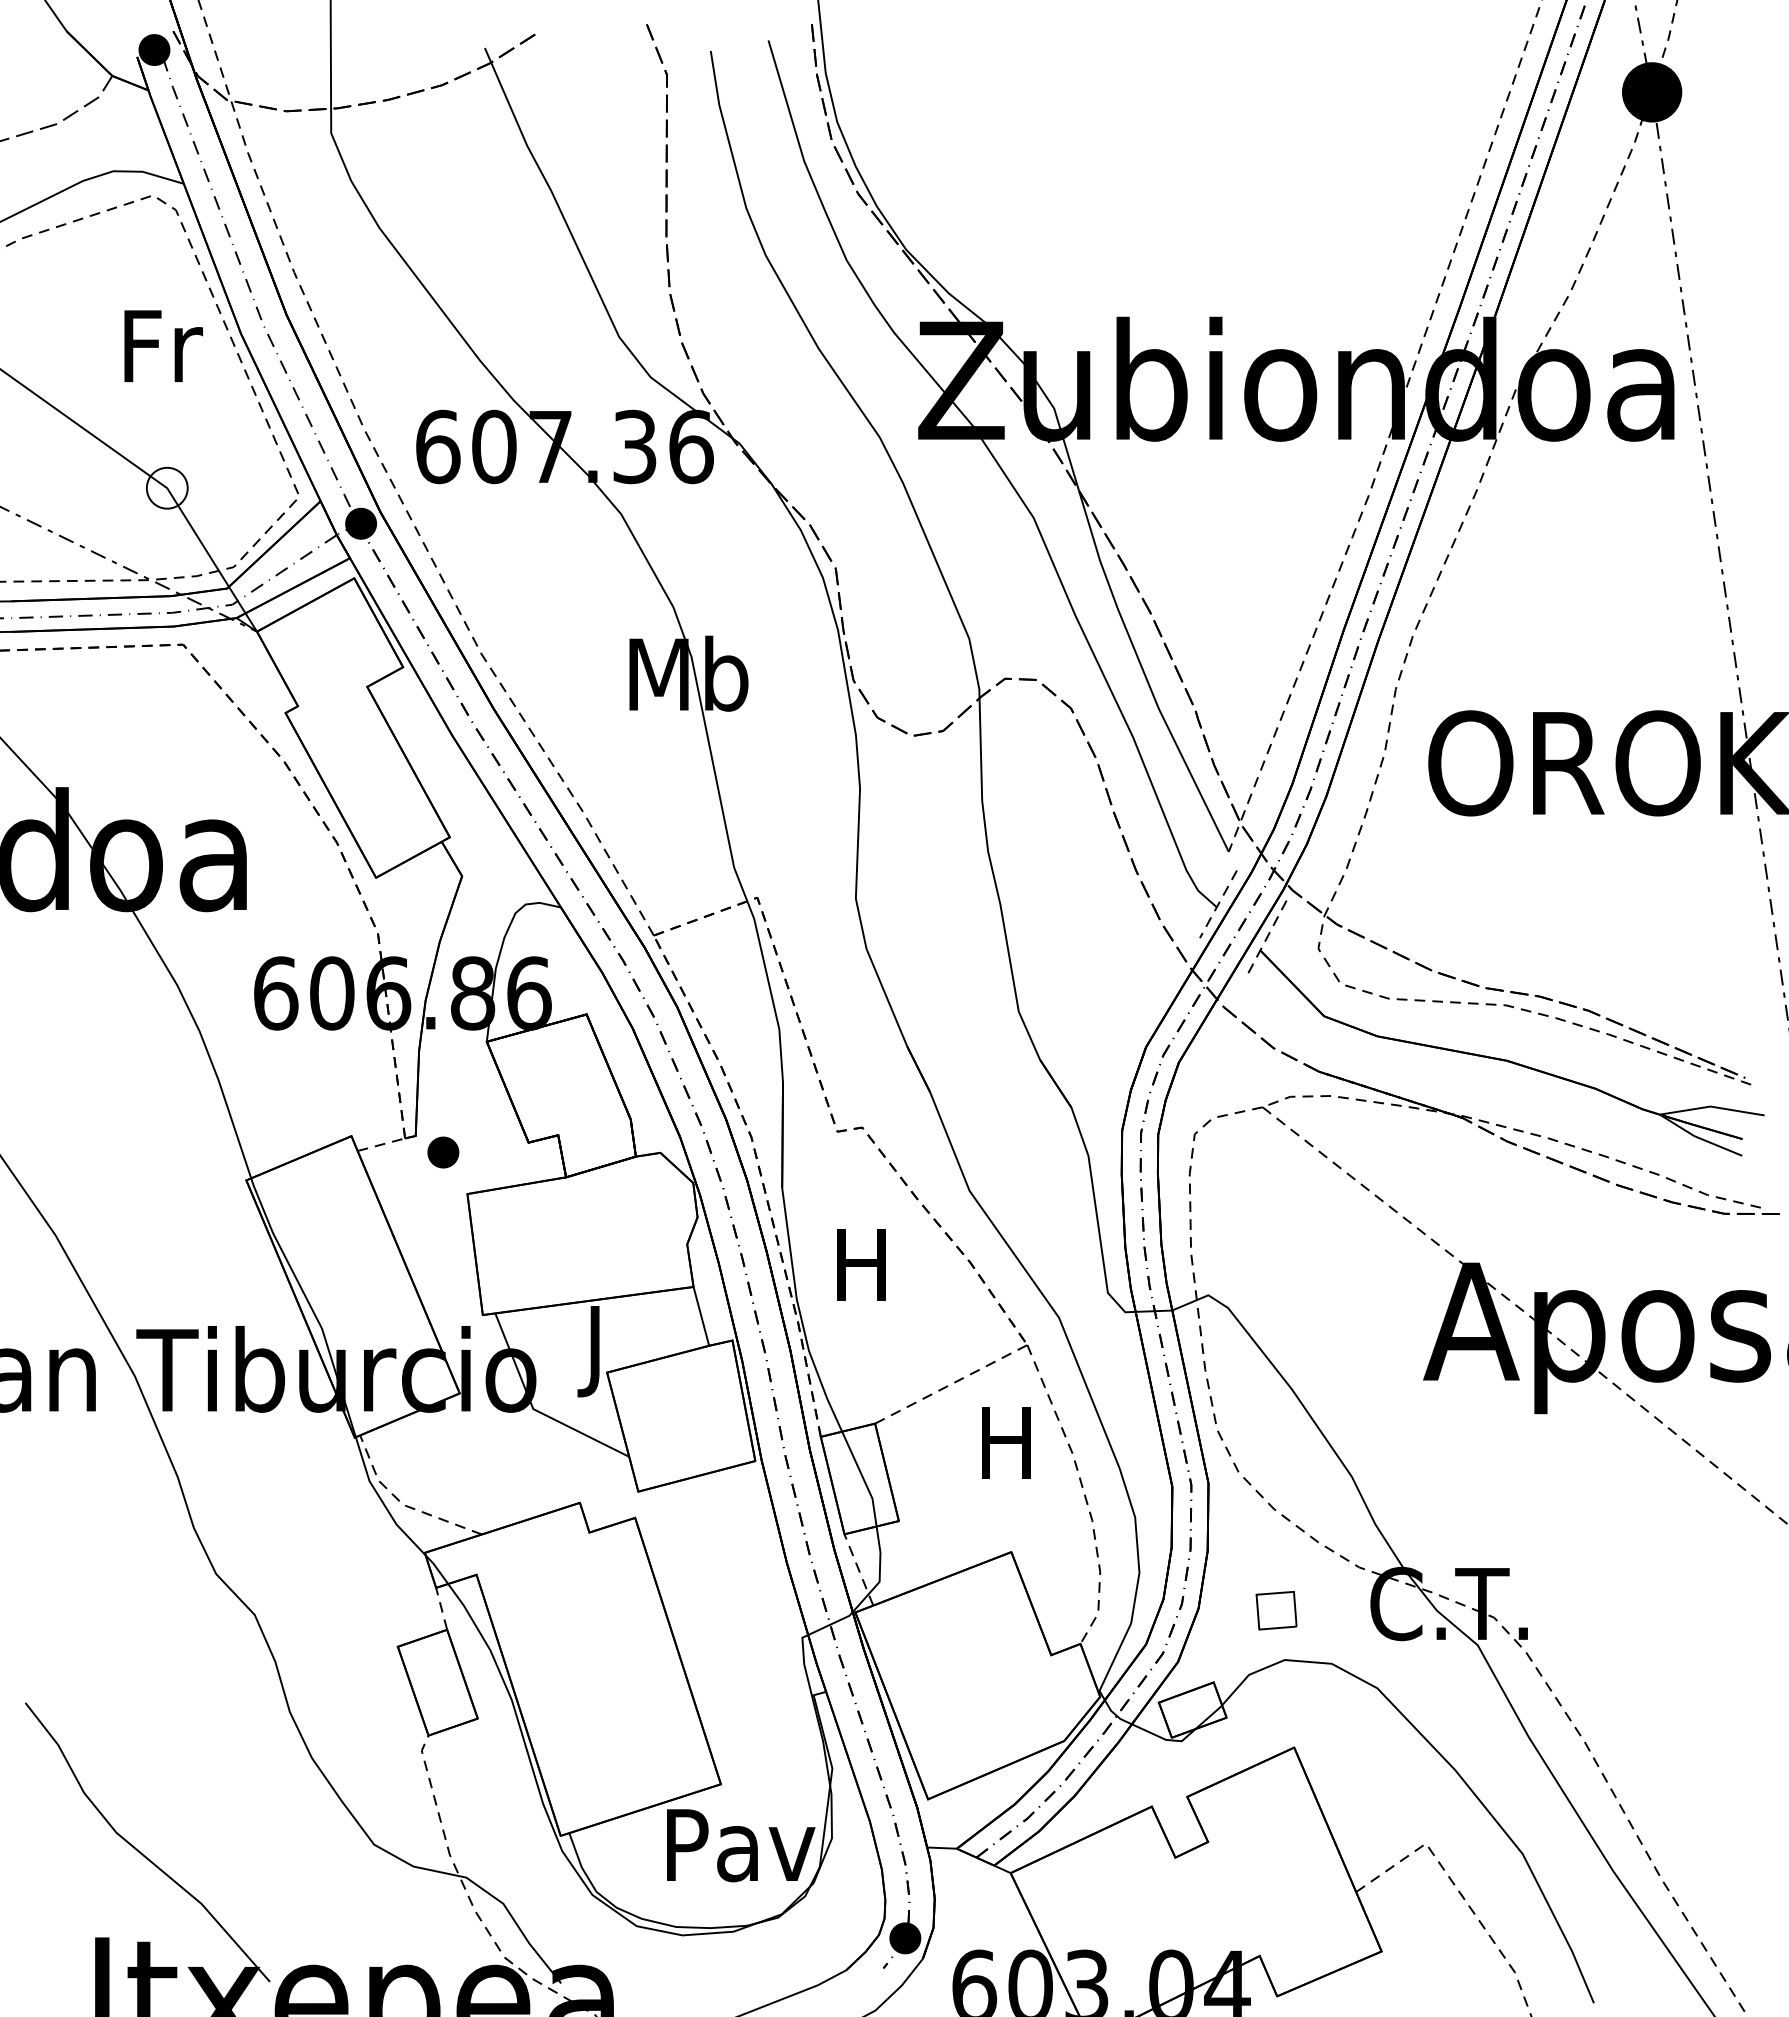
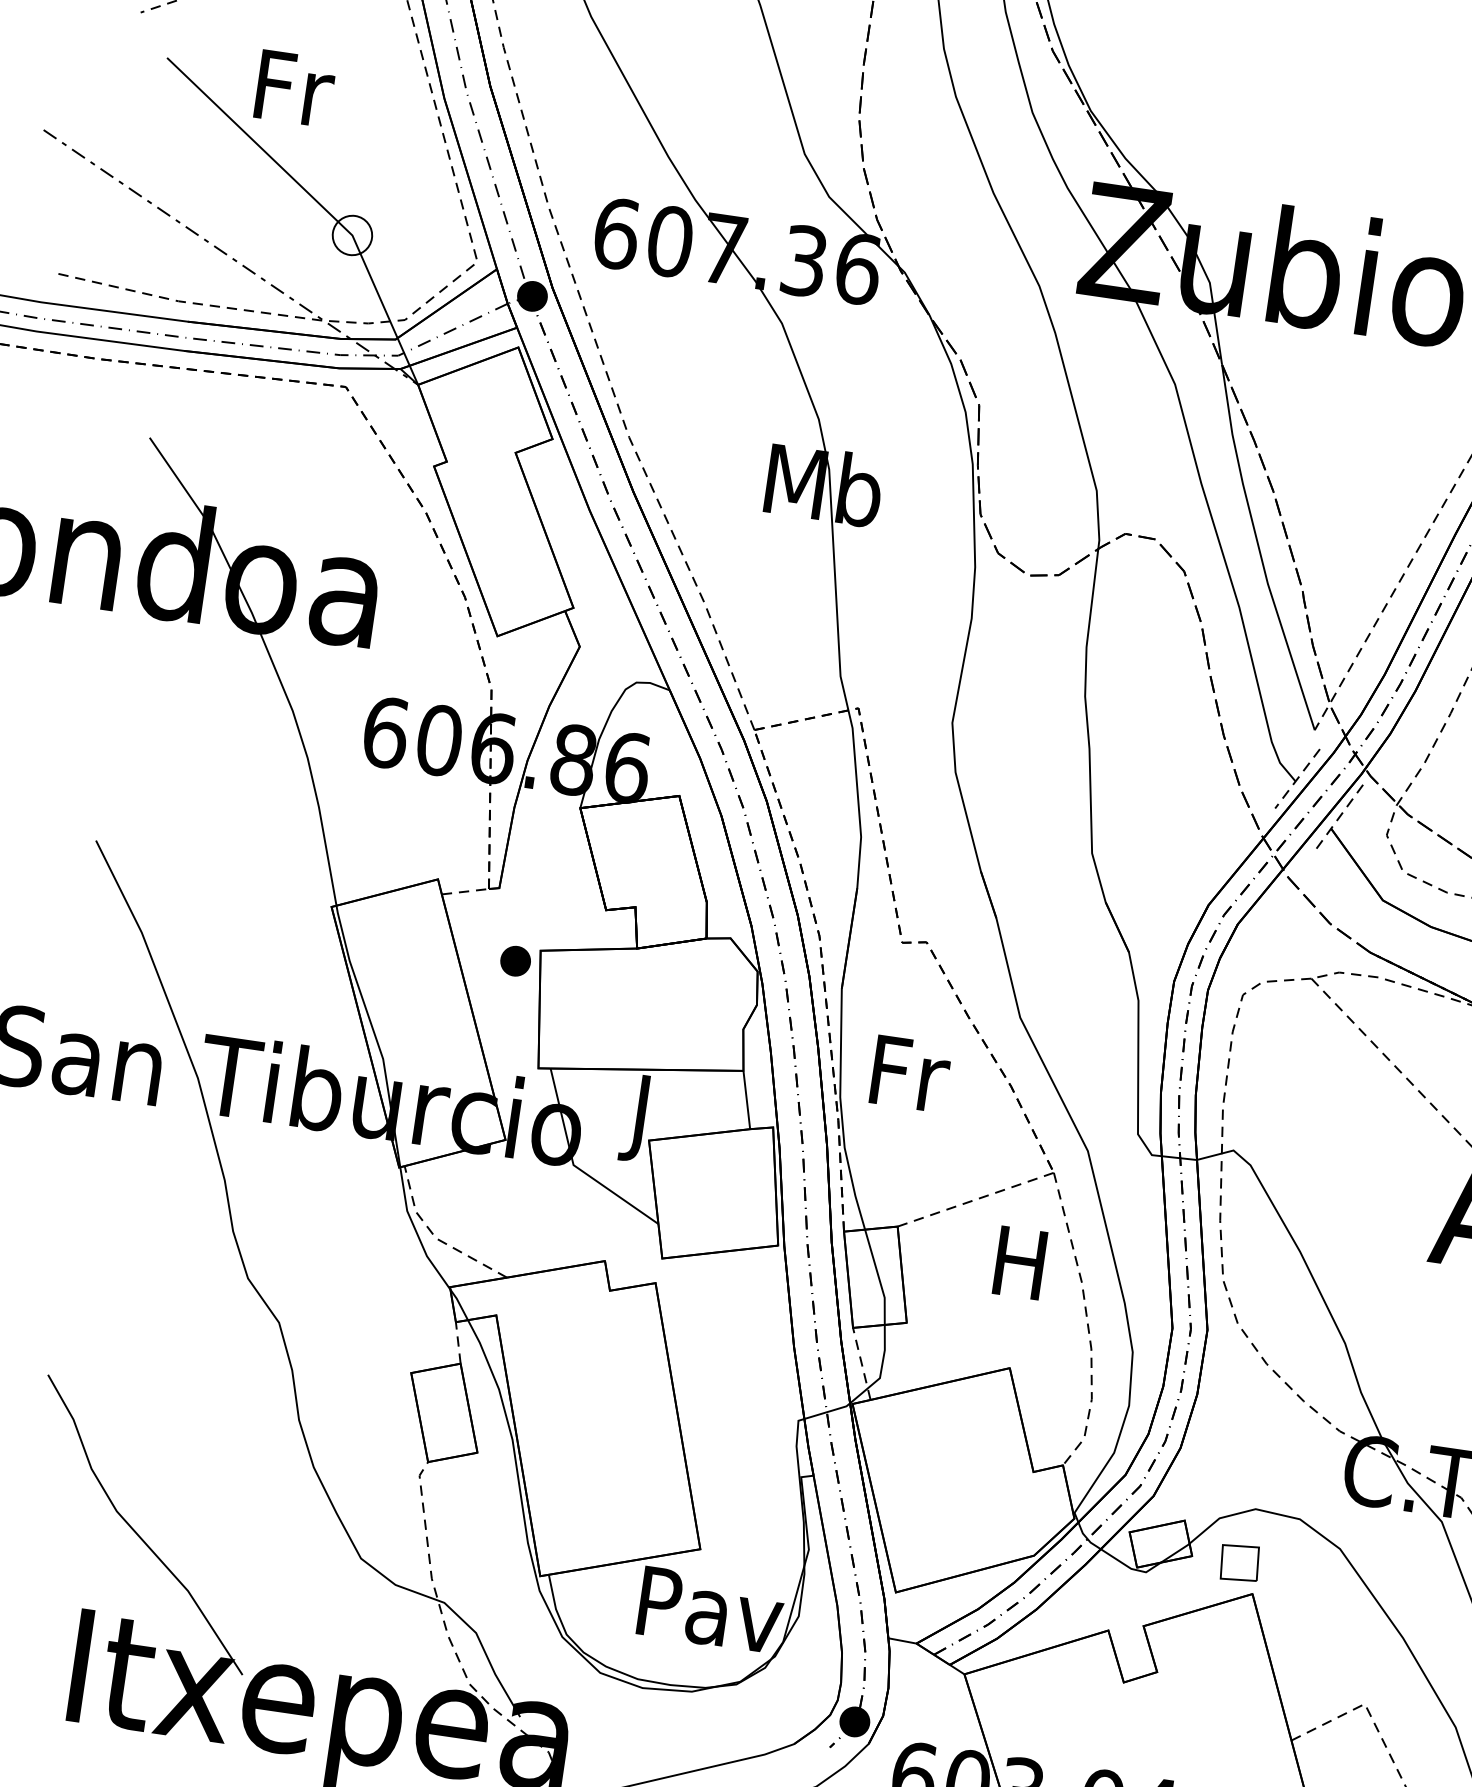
text: (163, 345) -> (295, 88), moved
part: (443, 1152) -> (515, 961), moved
text: (865, 1265) -> (910, 1074), H -> Fr
part: (1276, 1610) -> (1239, 1562), moved

